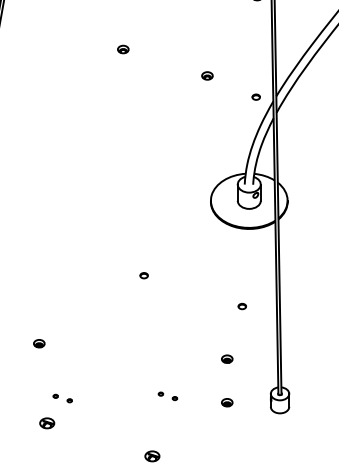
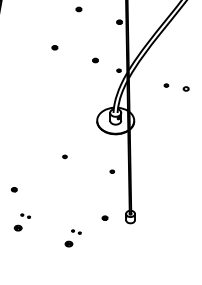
part: (226, 357) -> (104, 196), removed
part: (168, 395) -> (76, 231), moved

